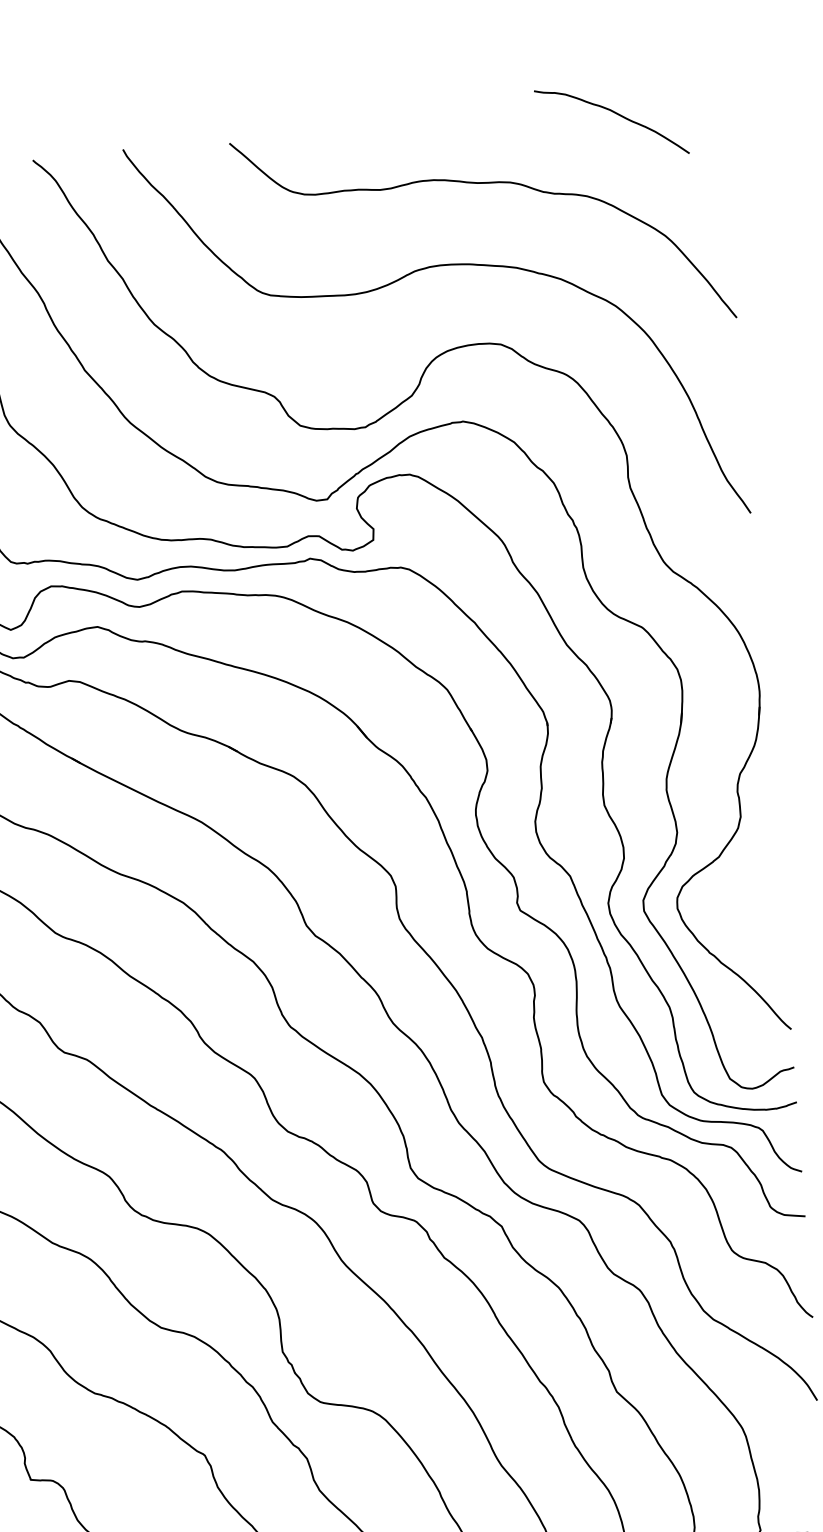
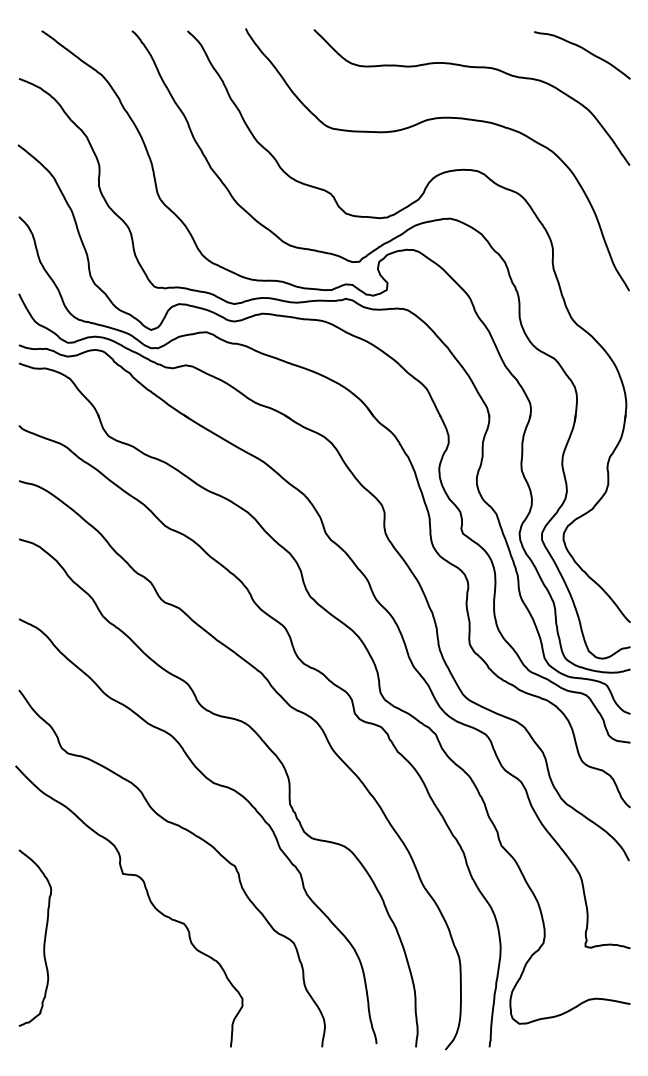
curve: (614, 114) -> (584, 50), moved

